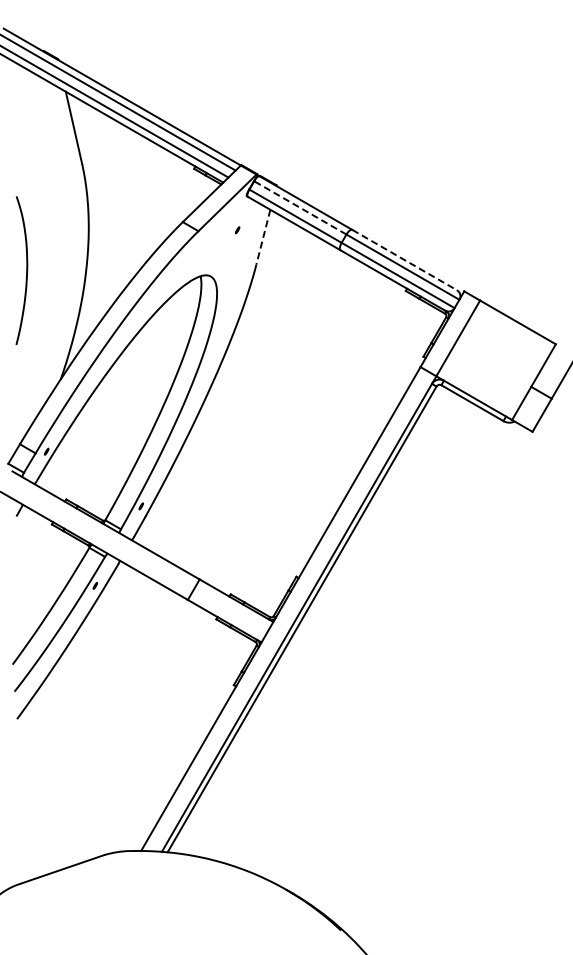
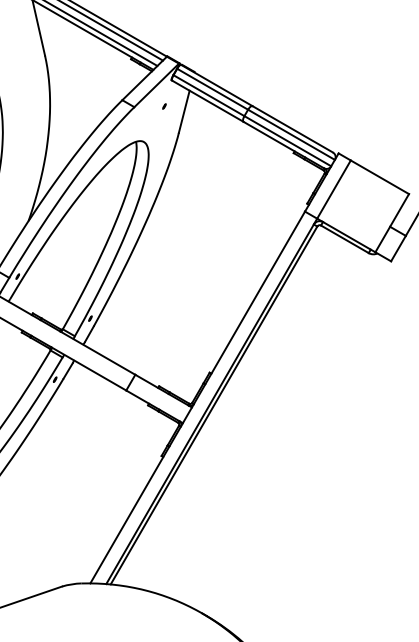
line: (299, 207) -> (212, 88), dashed -> solid
line: (263, 237) -> (184, 112), dashed -> solid
line: (405, 260) -> (293, 129), dashed -> solid

